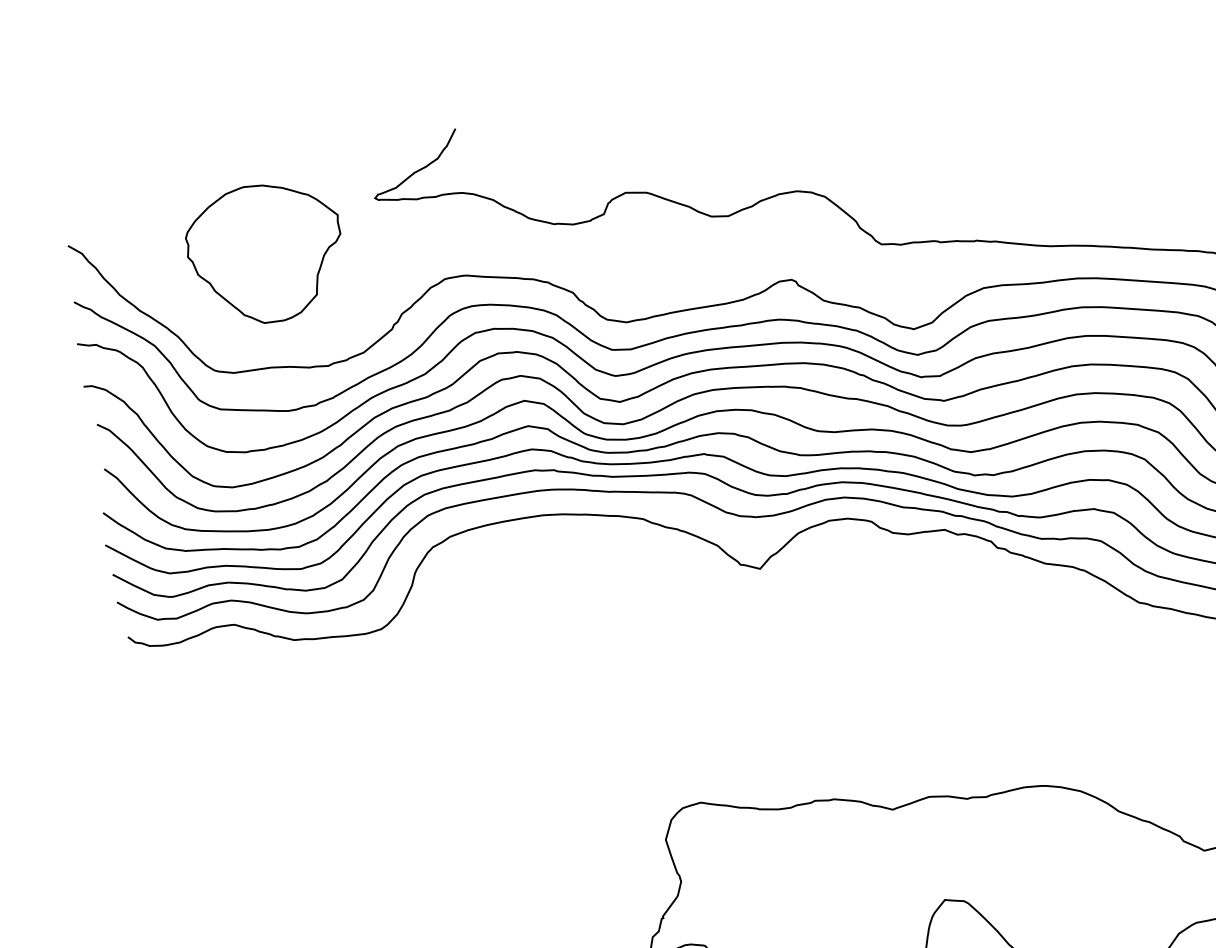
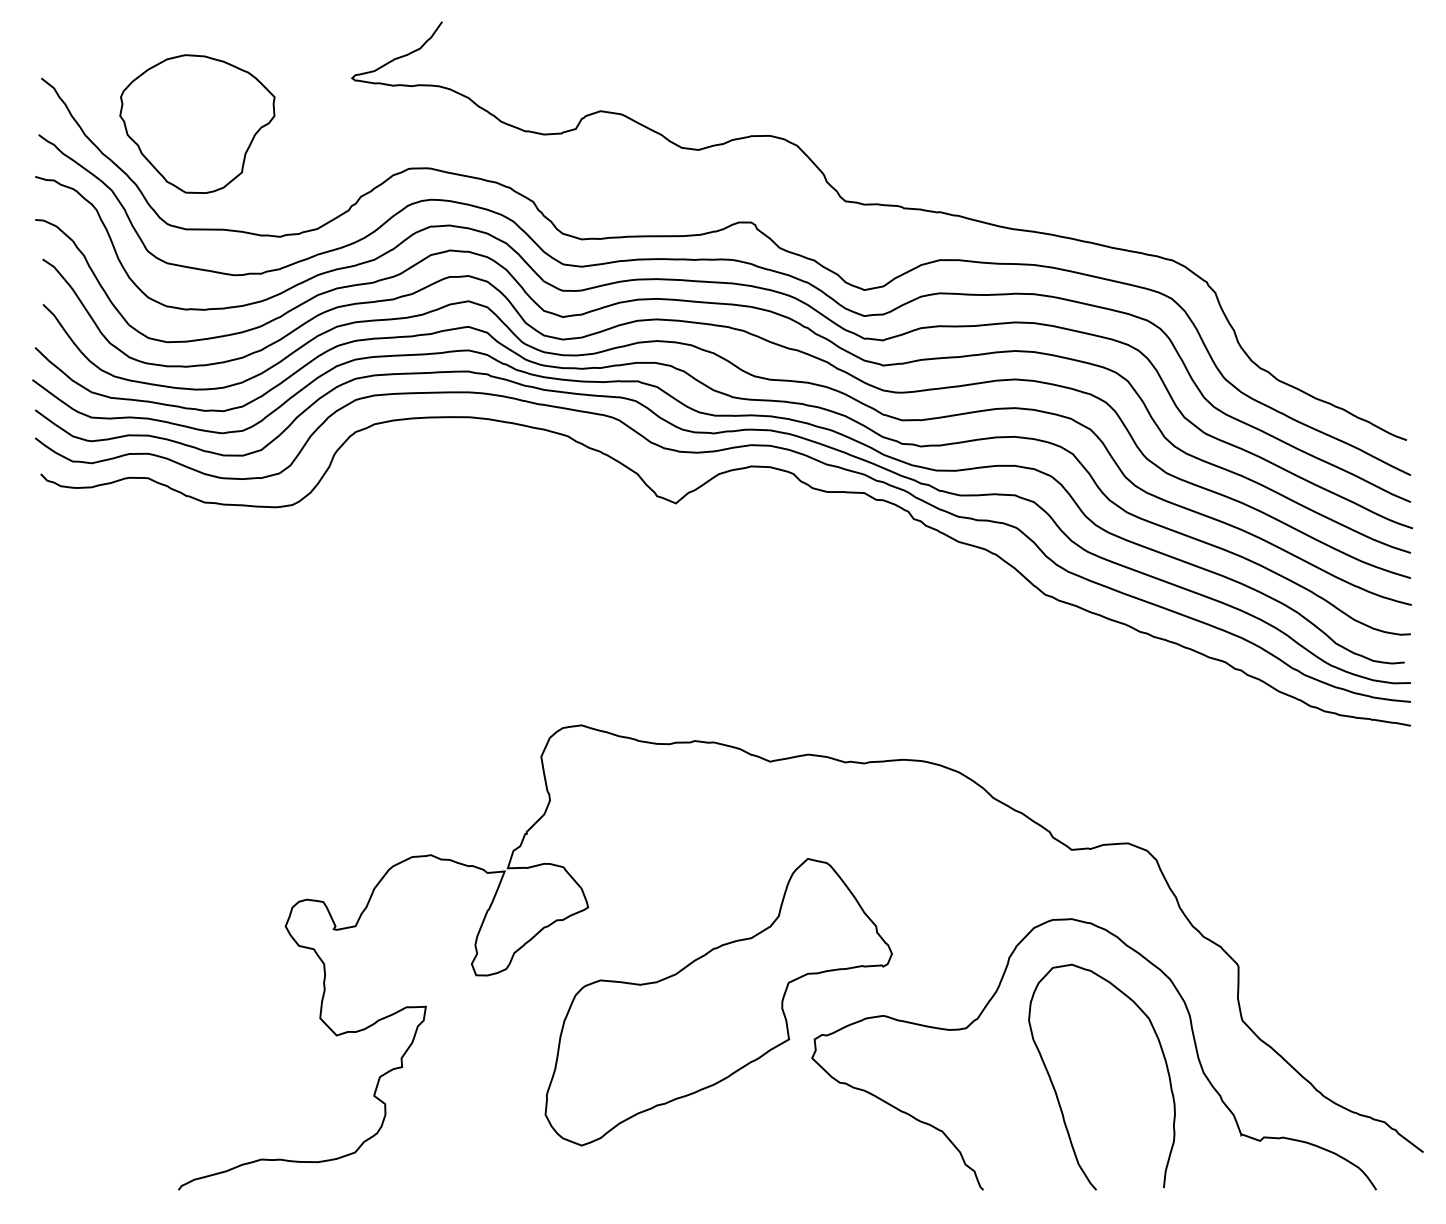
part: (265, 252) -> (197, 123), moved

